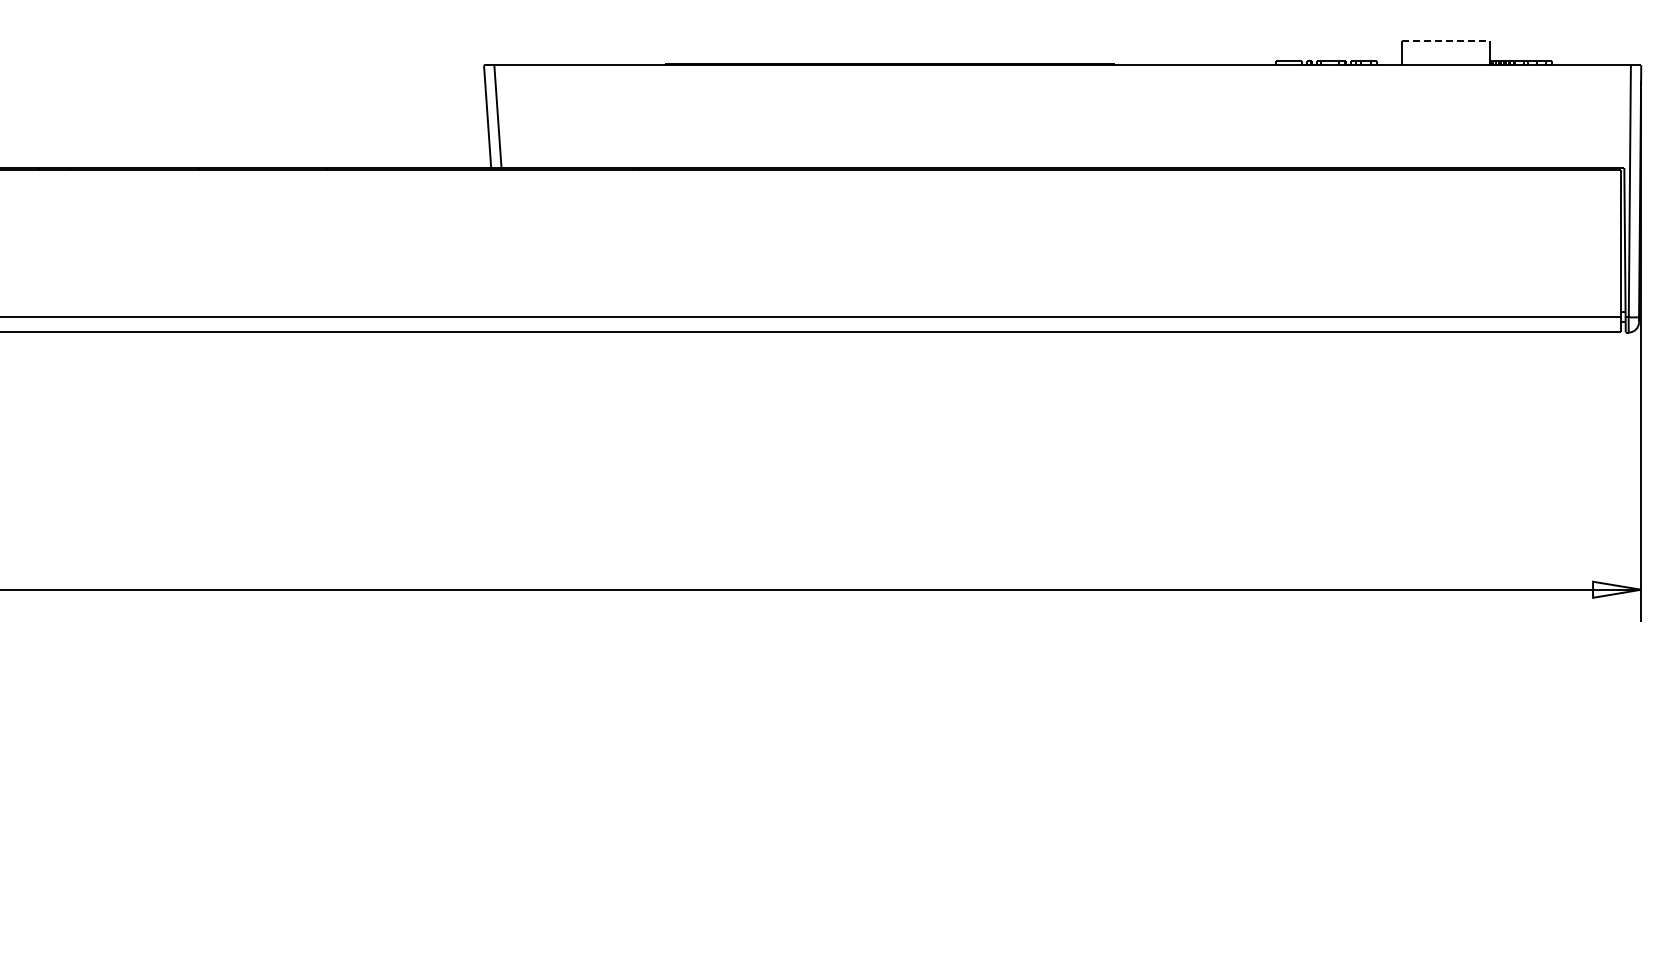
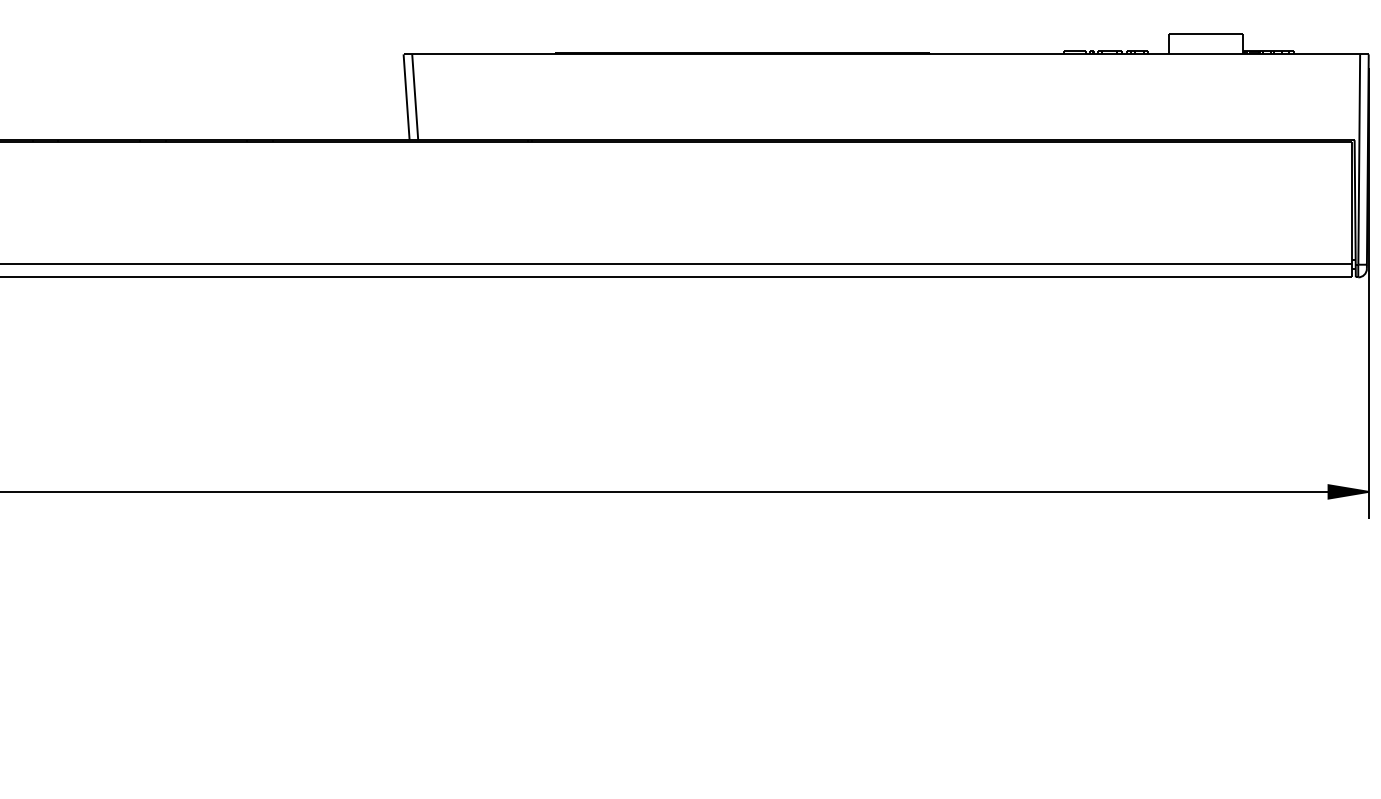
line: (1446, 40) -> (1206, 33), dashed -> solid
fill: (1617, 589) -> (1348, 491), added

